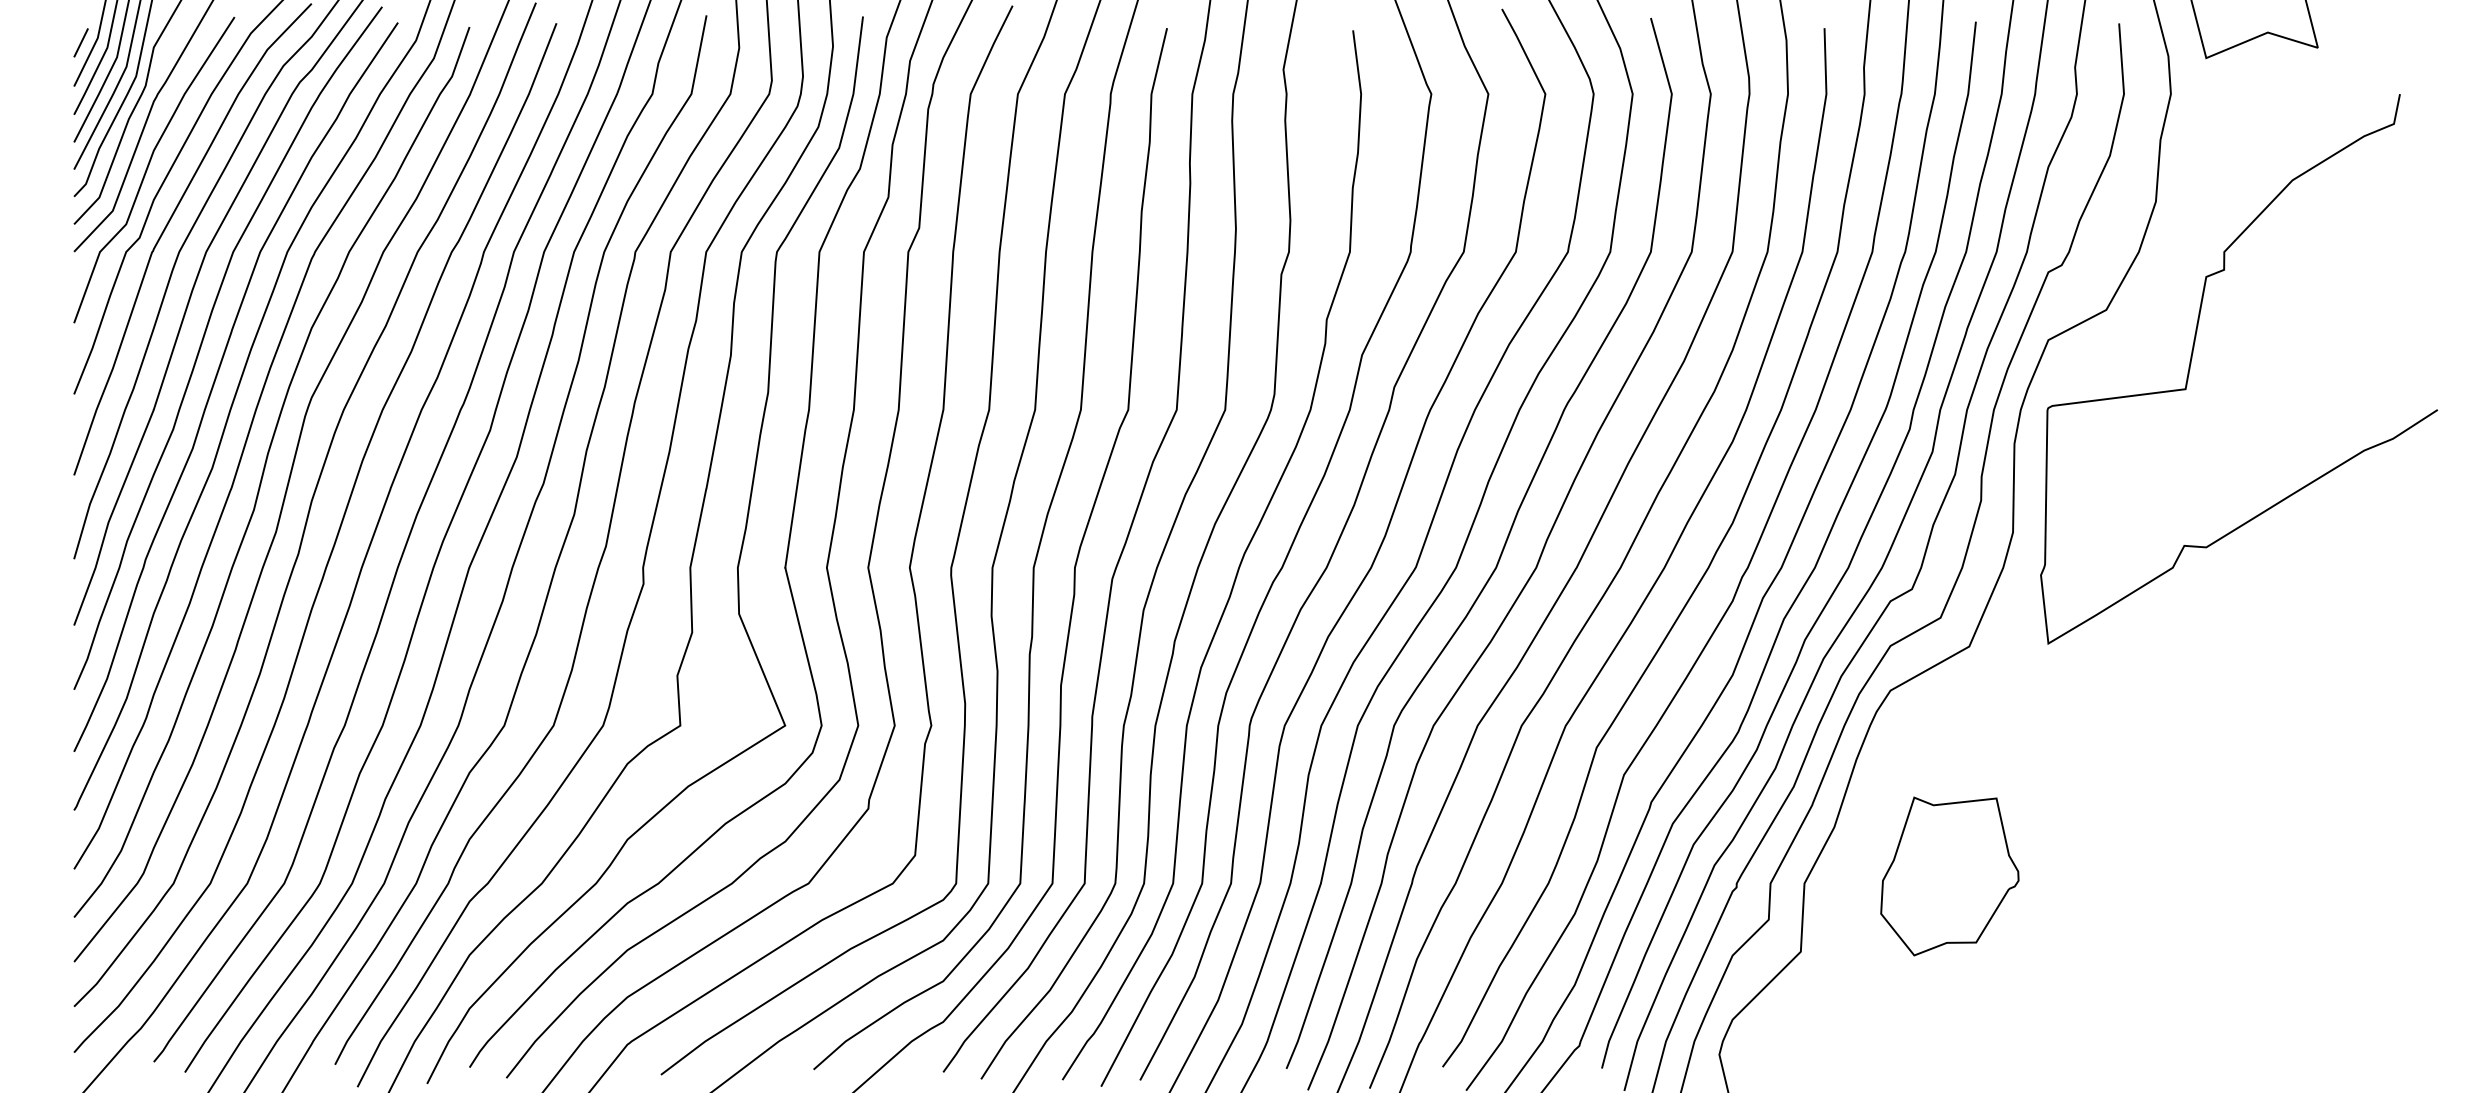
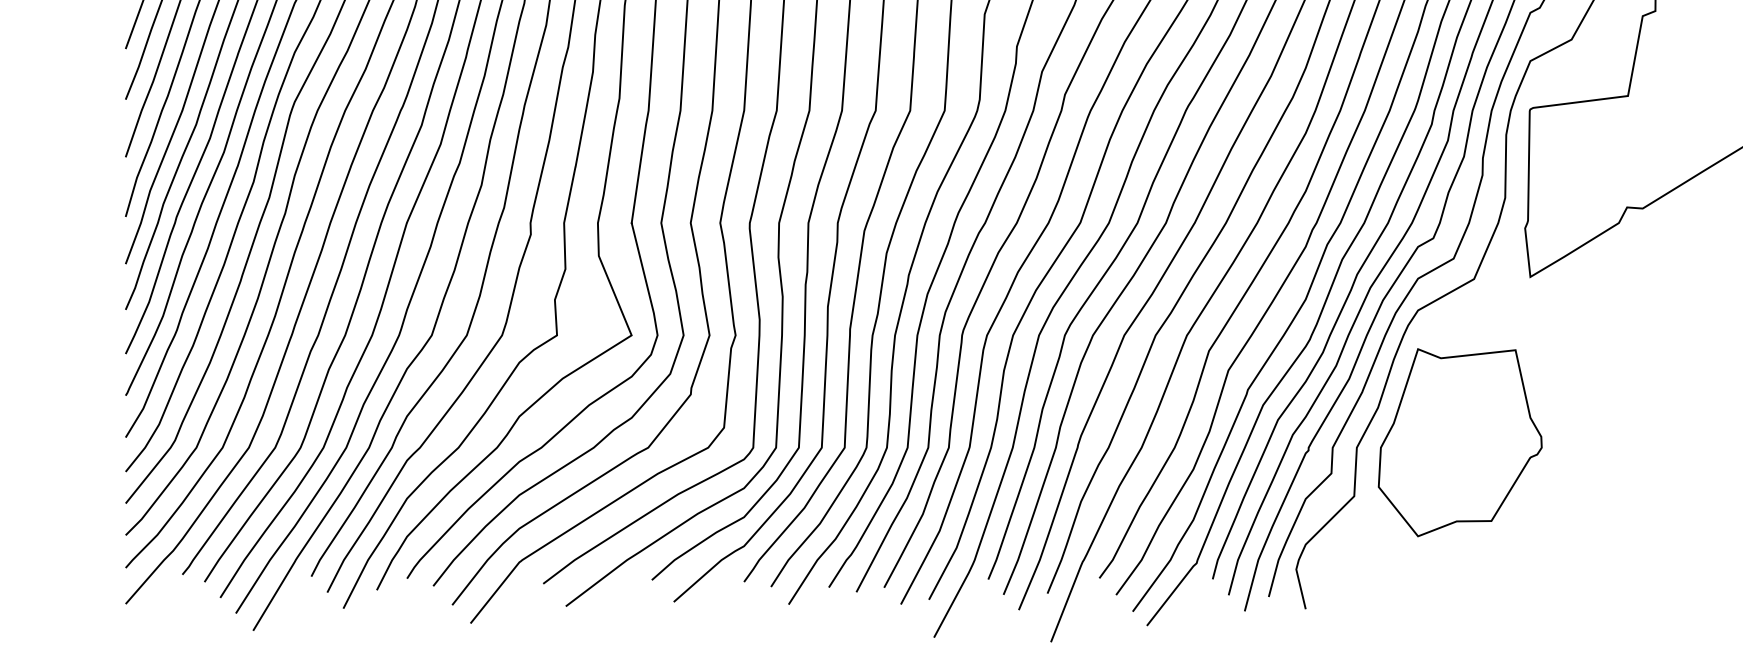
part: (1949, 876) -> (1460, 442), size x1.67

